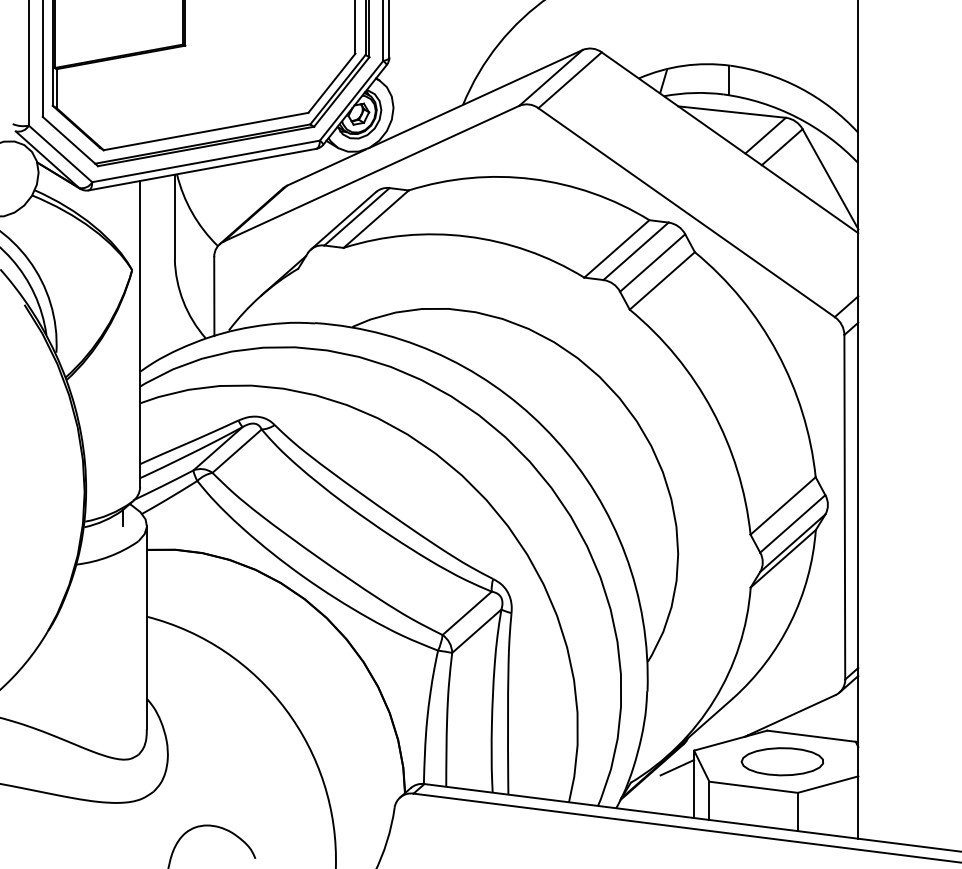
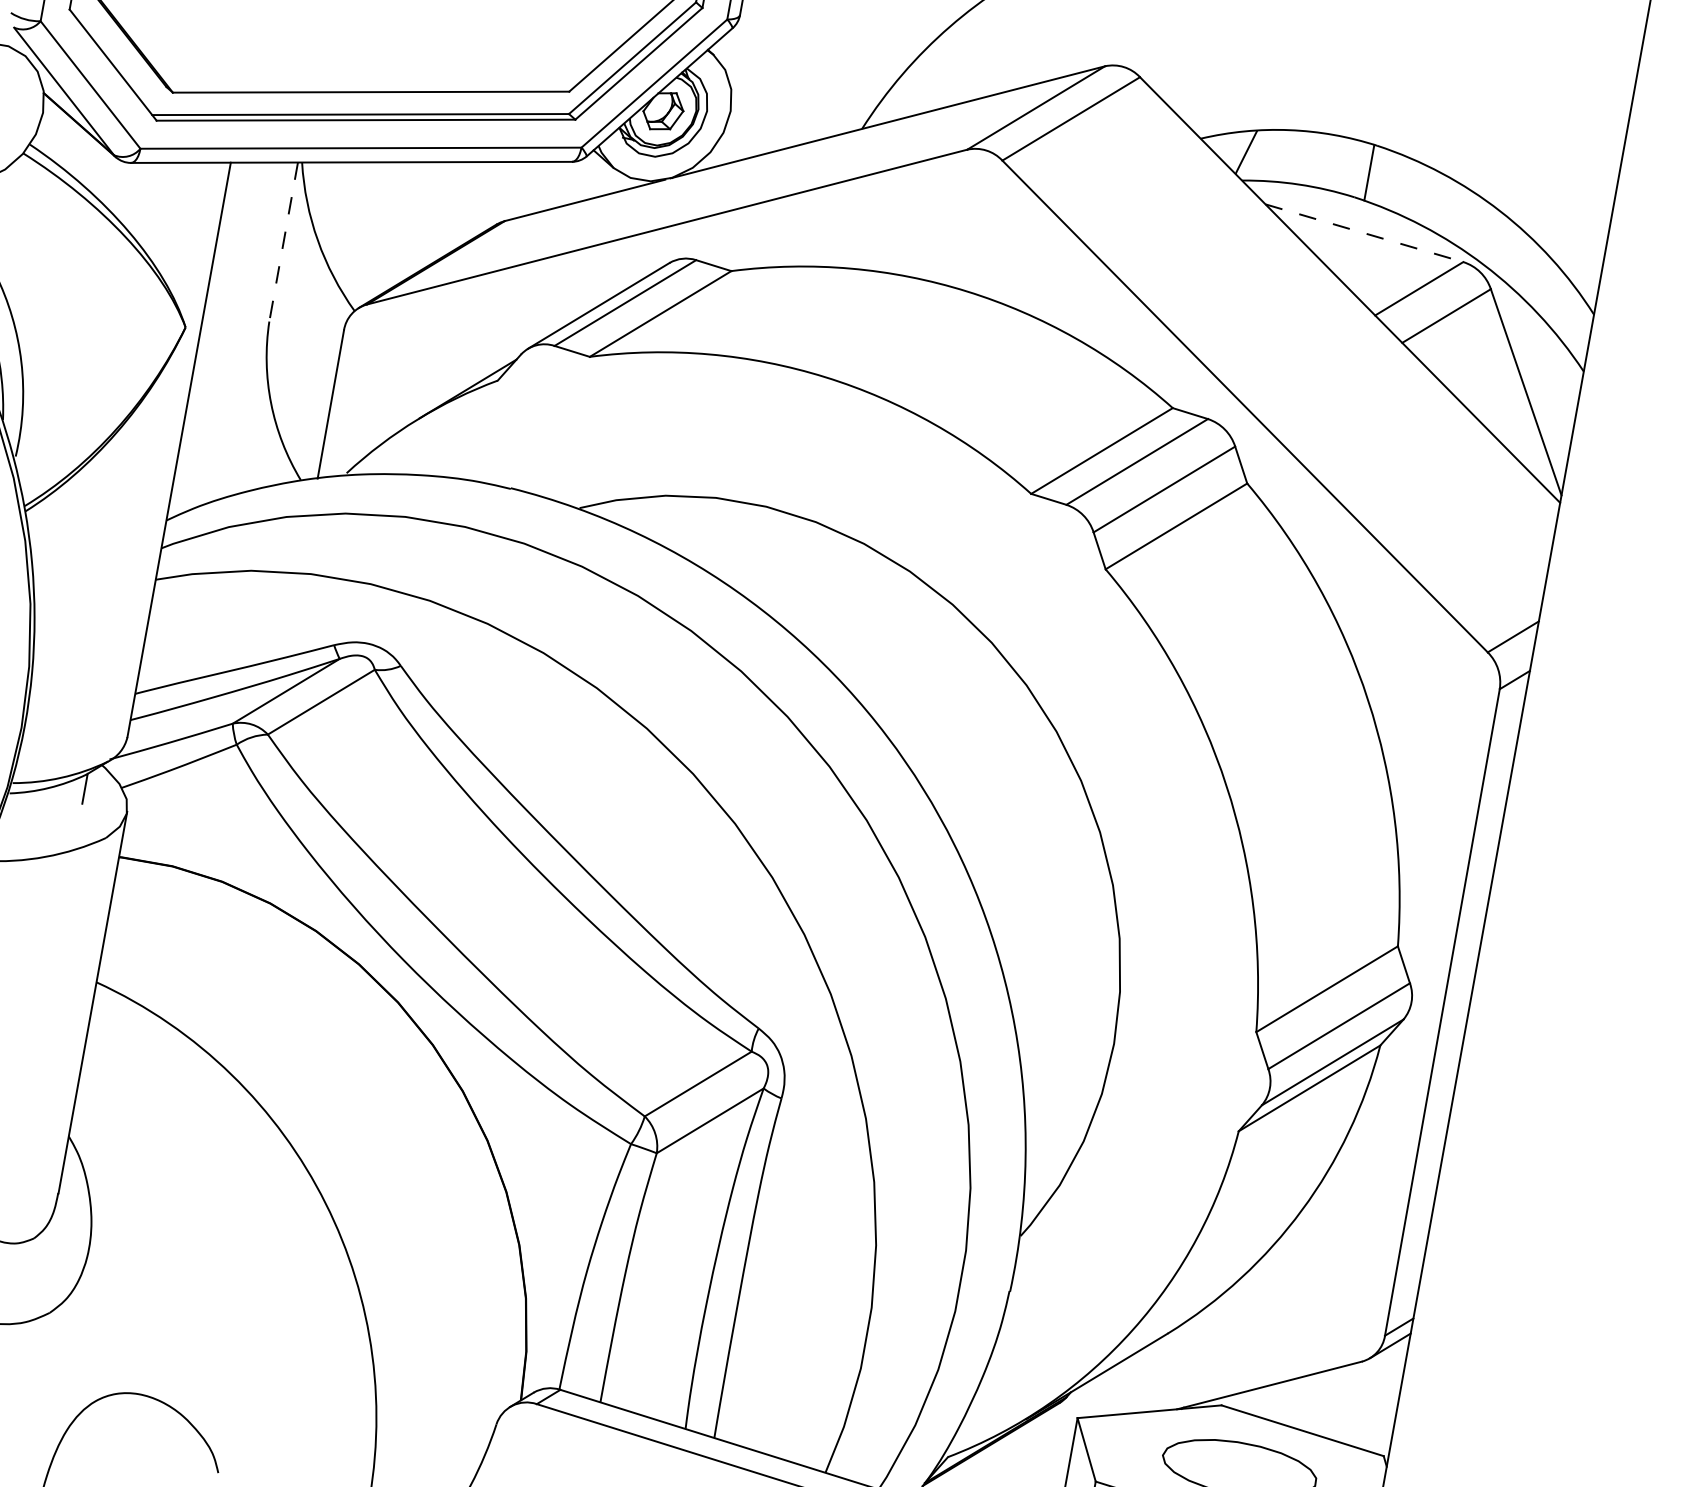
line: (732, 112) -> (1364, 234), solid -> dashed
line: (174, 217) -> (282, 242), solid -> dashed
line: (677, 767) -> (1040, 1444), removed

